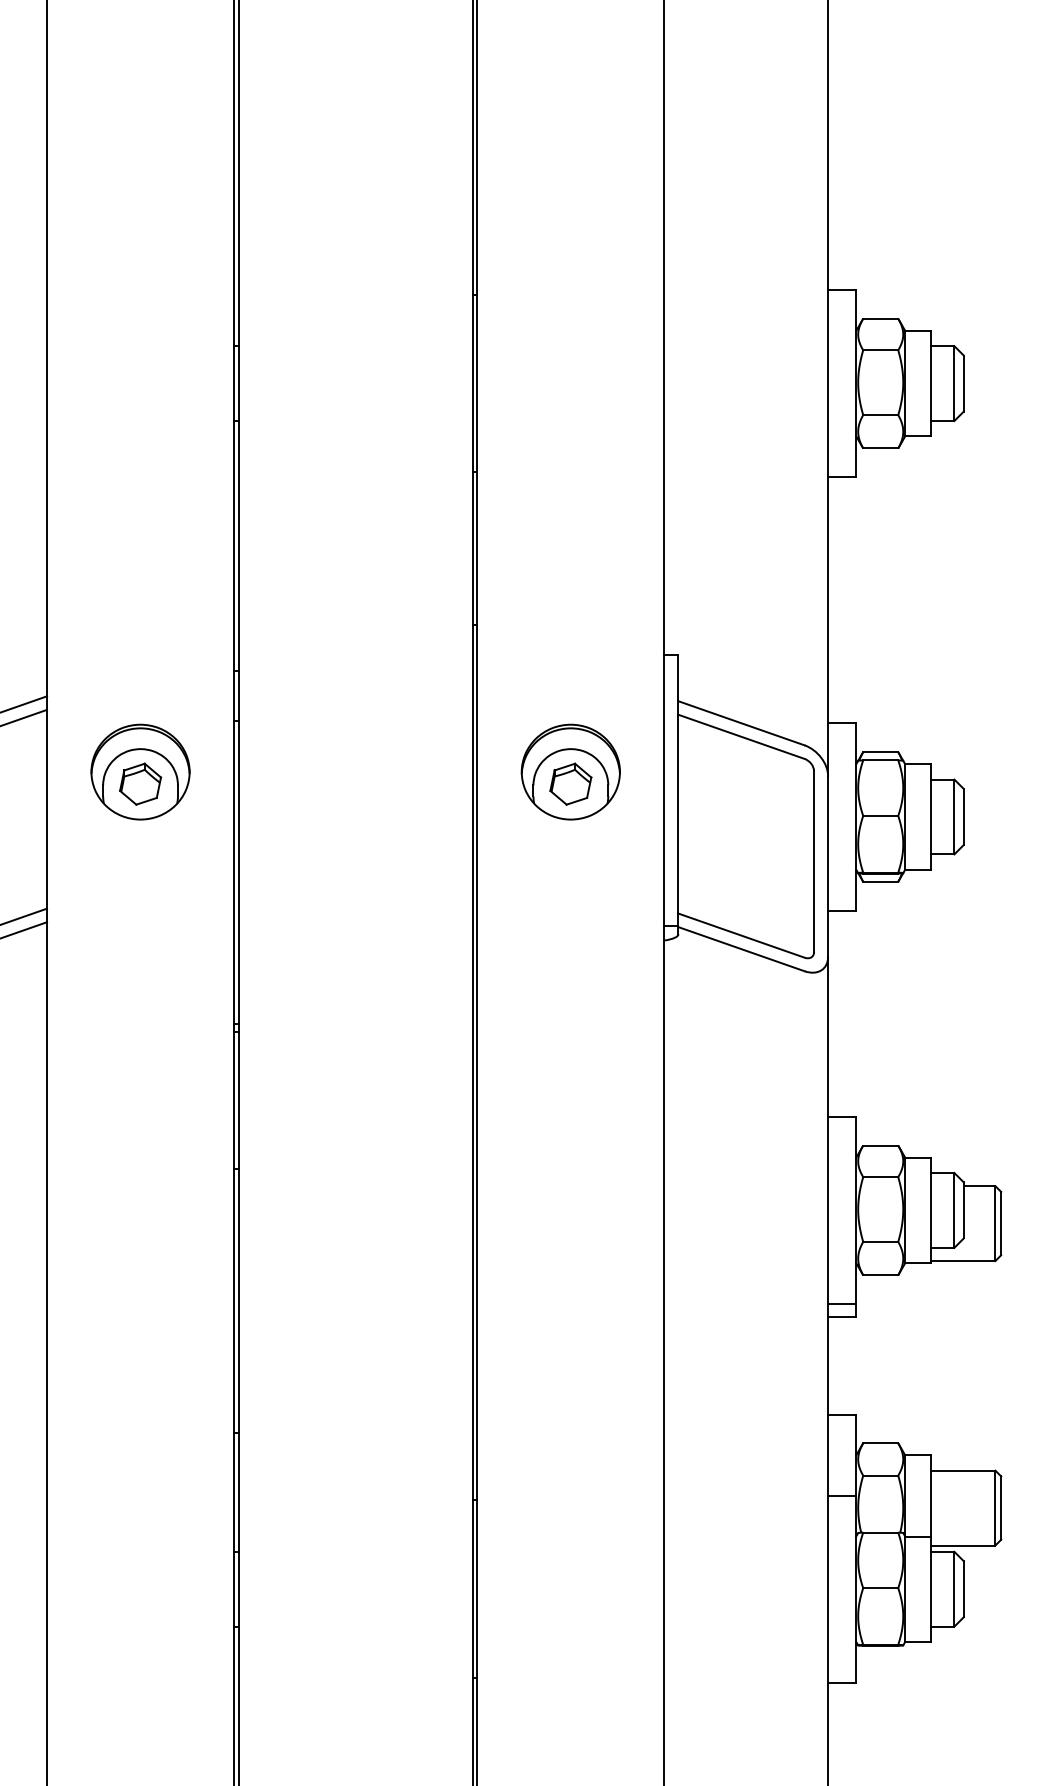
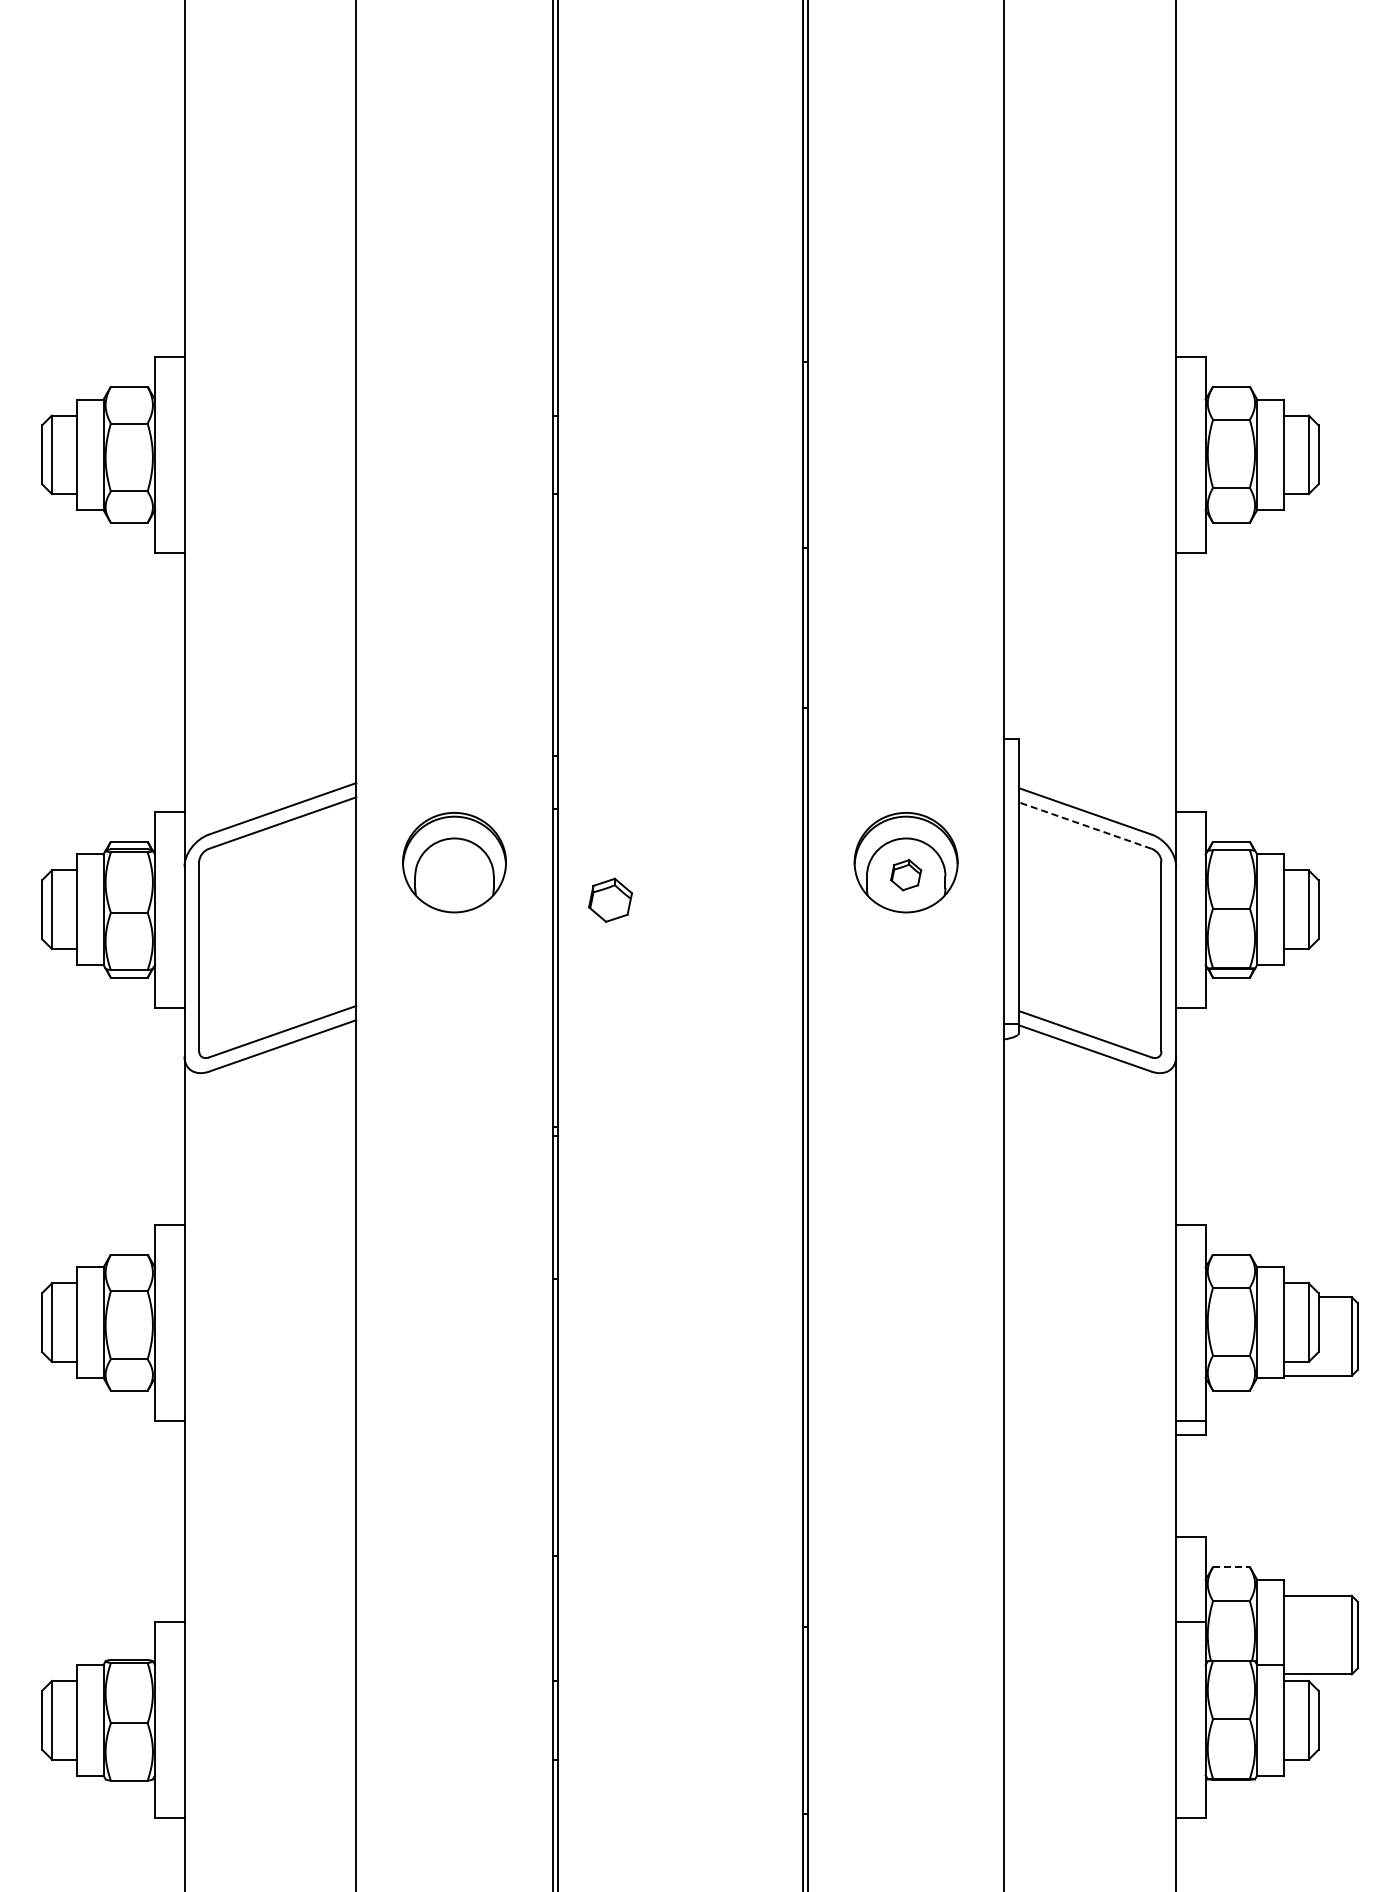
line: (740, 736) -> (1084, 825), solid -> dashed
part: (140, 783) -> (610, 899), moved
part: (570, 783) -> (905, 874), size x0.7
line: (880, 1443) -> (1231, 1567), solid -> dashed

